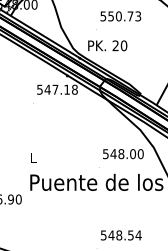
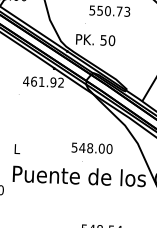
text: (115, 45) -> (103, 40), 20 -> 50
text: (56, 89) -> (42, 81), 547.18 -> 461.92
text: (123, 154) -> (92, 148), moved

